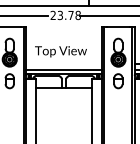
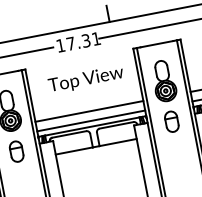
text: (65, 15) -> (78, 42), 23.78 -> 17.31
text: (60, 51) -> (85, 79), moved
line: (63, 63) -> (88, 111), added

